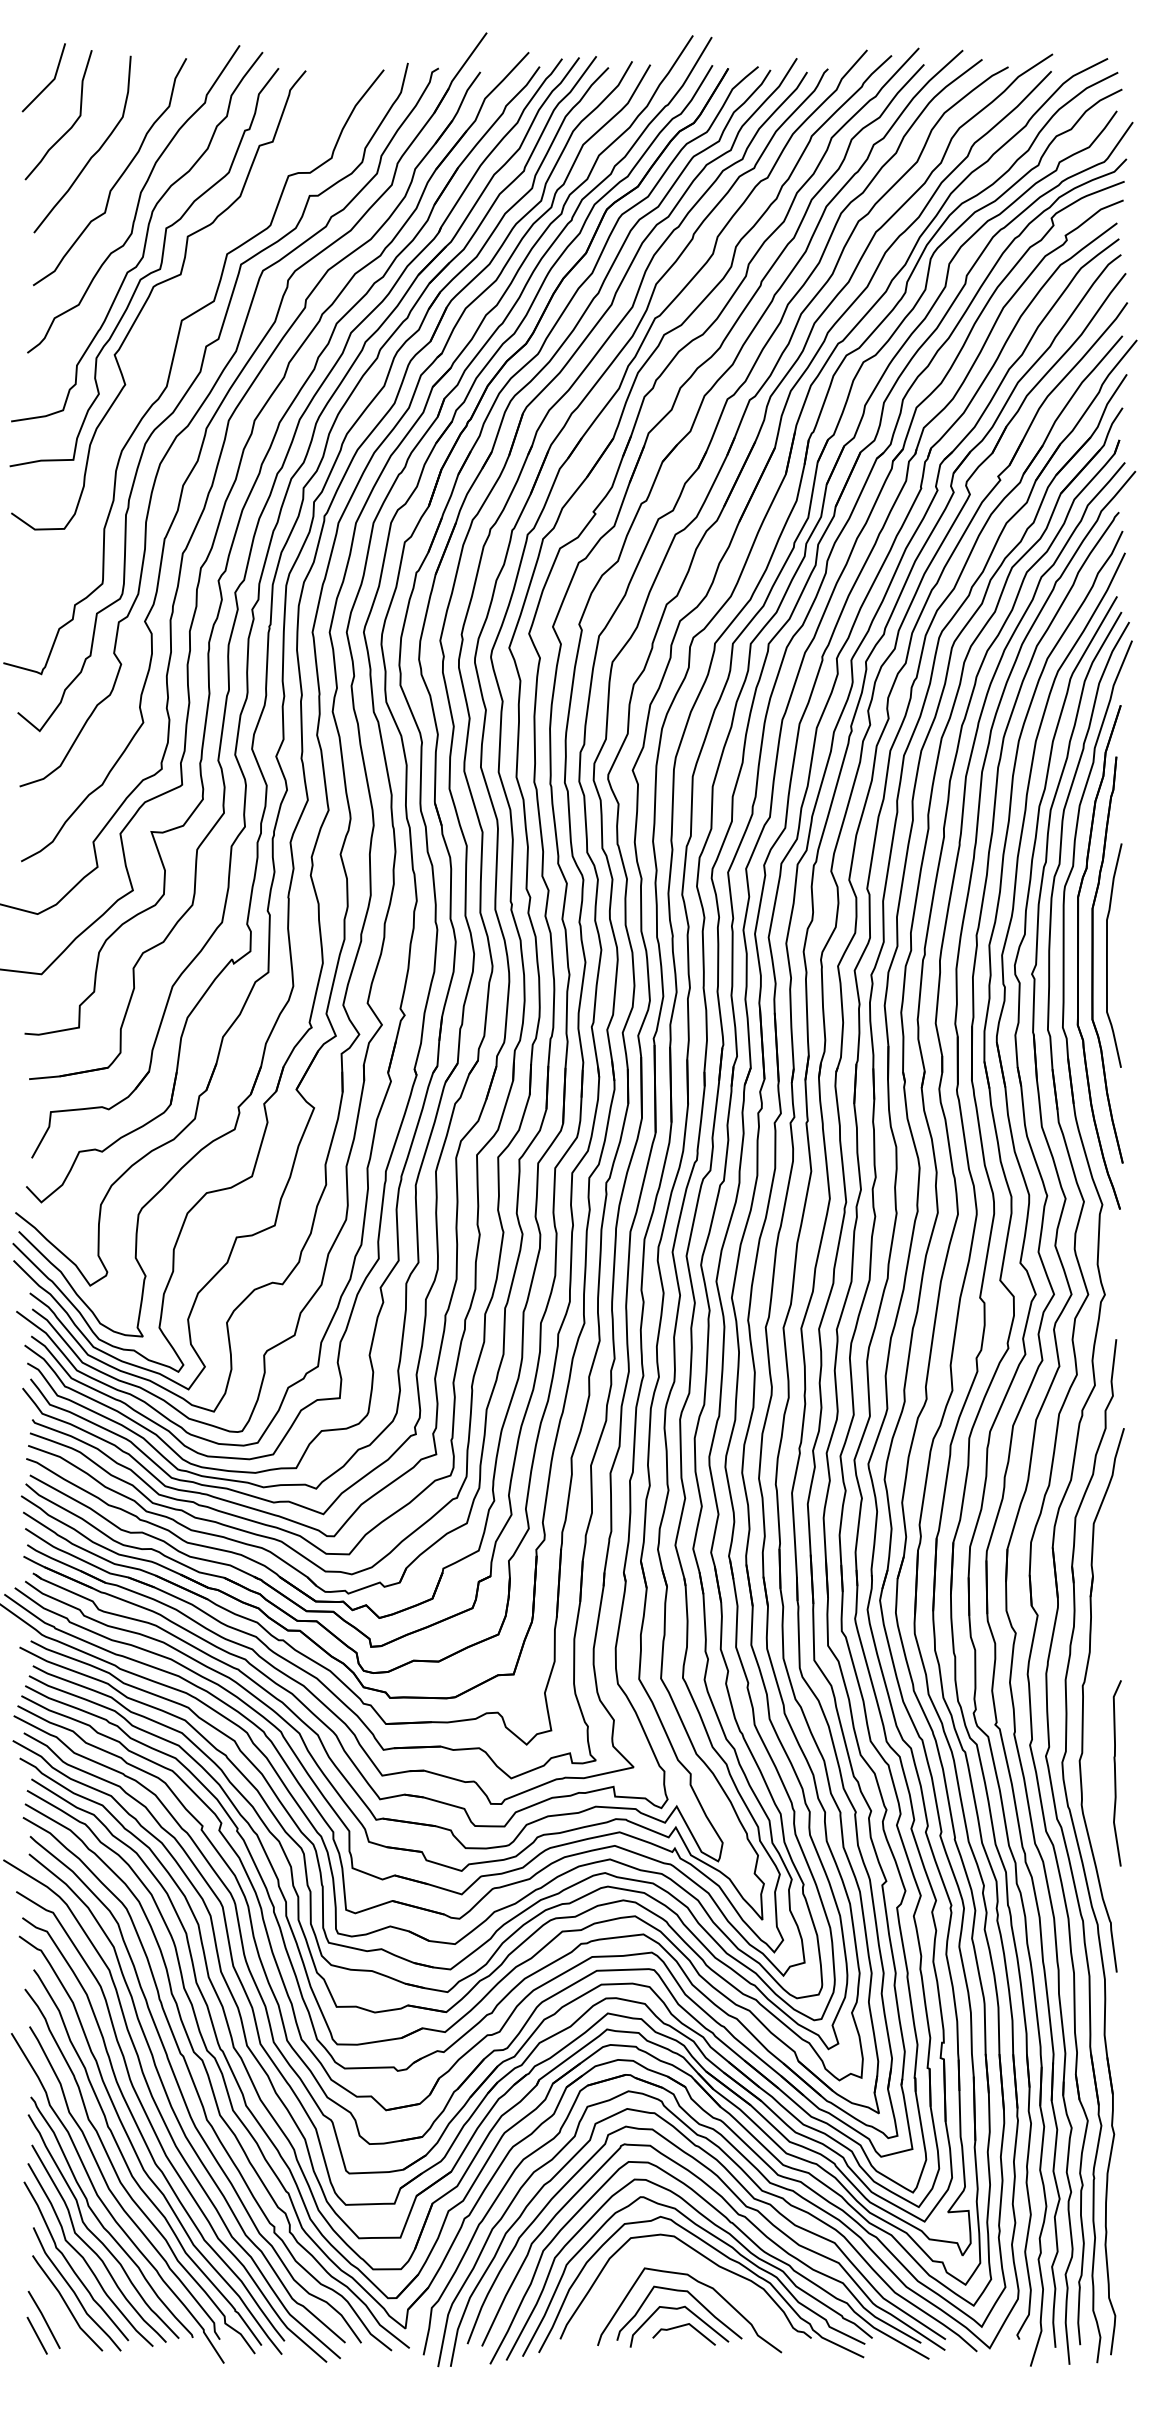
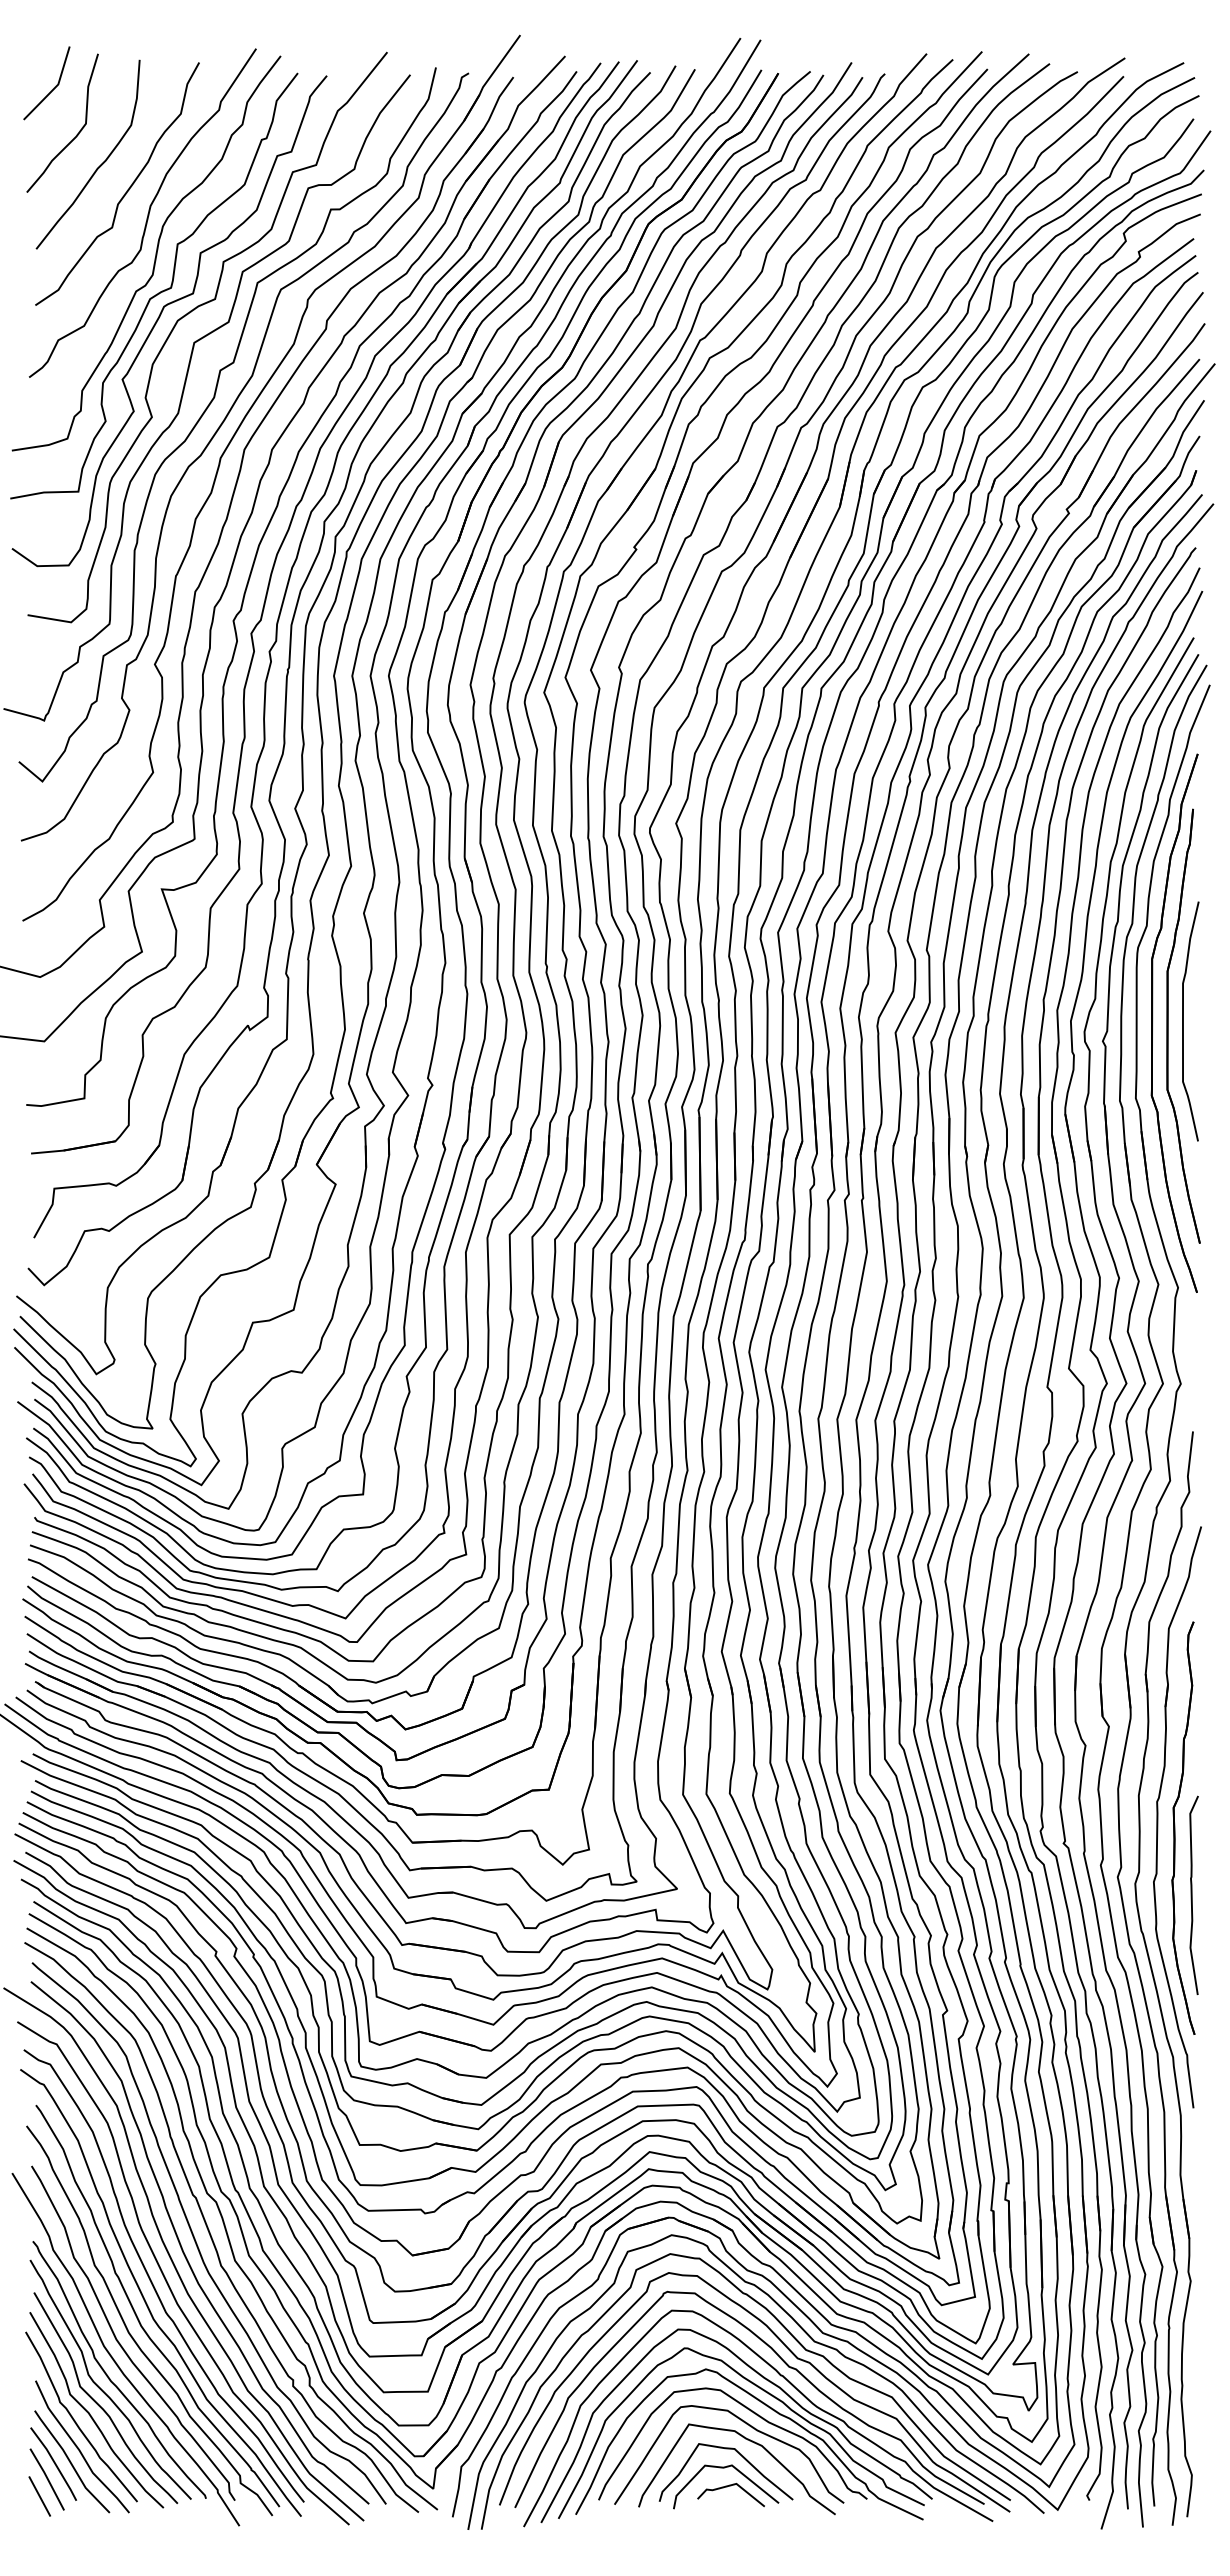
curve: (179, 292) -> (191, 312), added
part: (1099, 1709) -> (1175, 1827), added
curve: (701, 2270) -> (749, 2426), added
line: (50, 2303) -> (53, 2462), added

